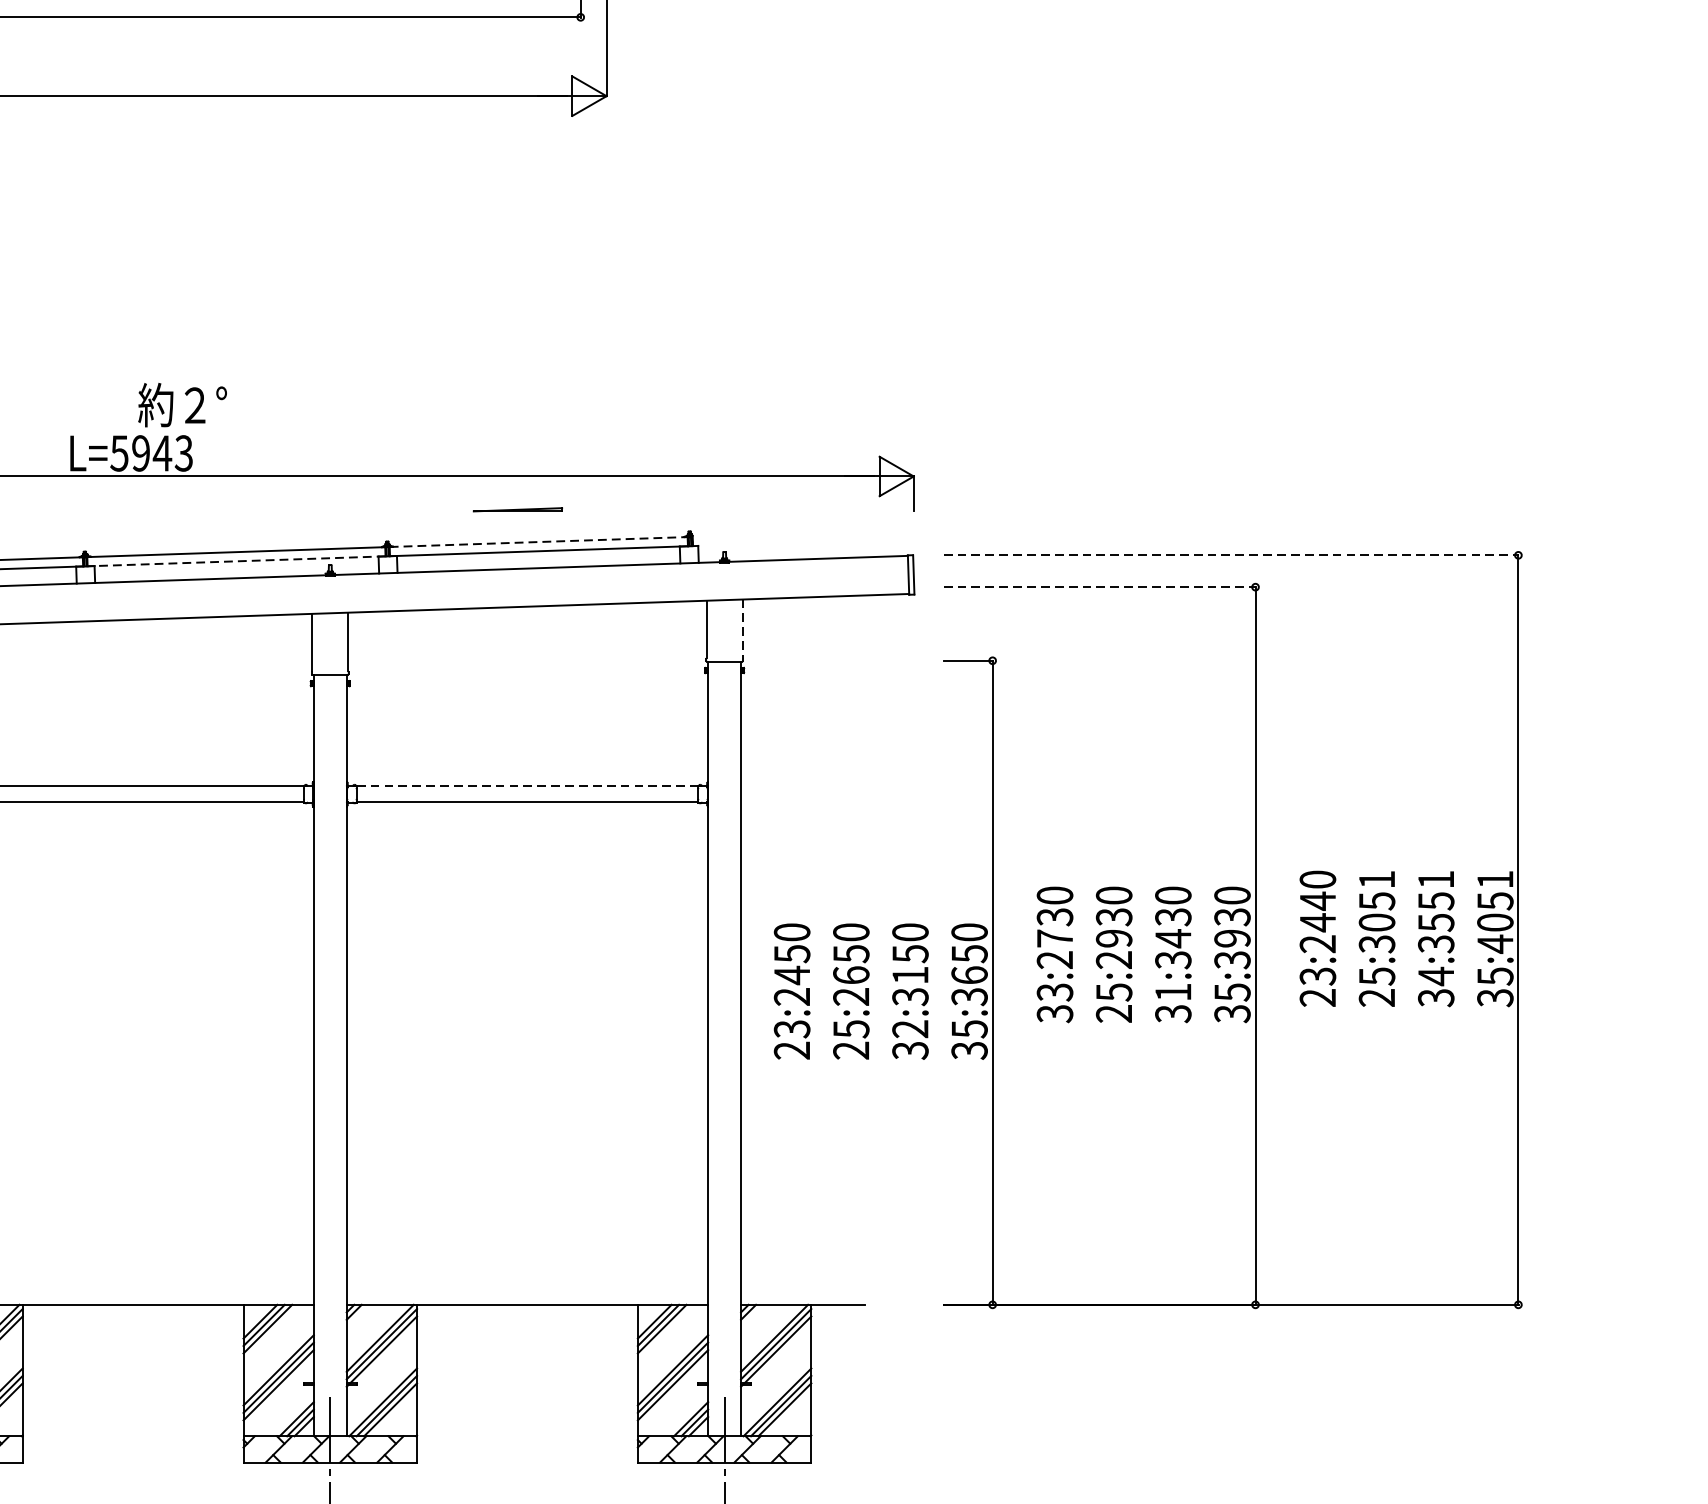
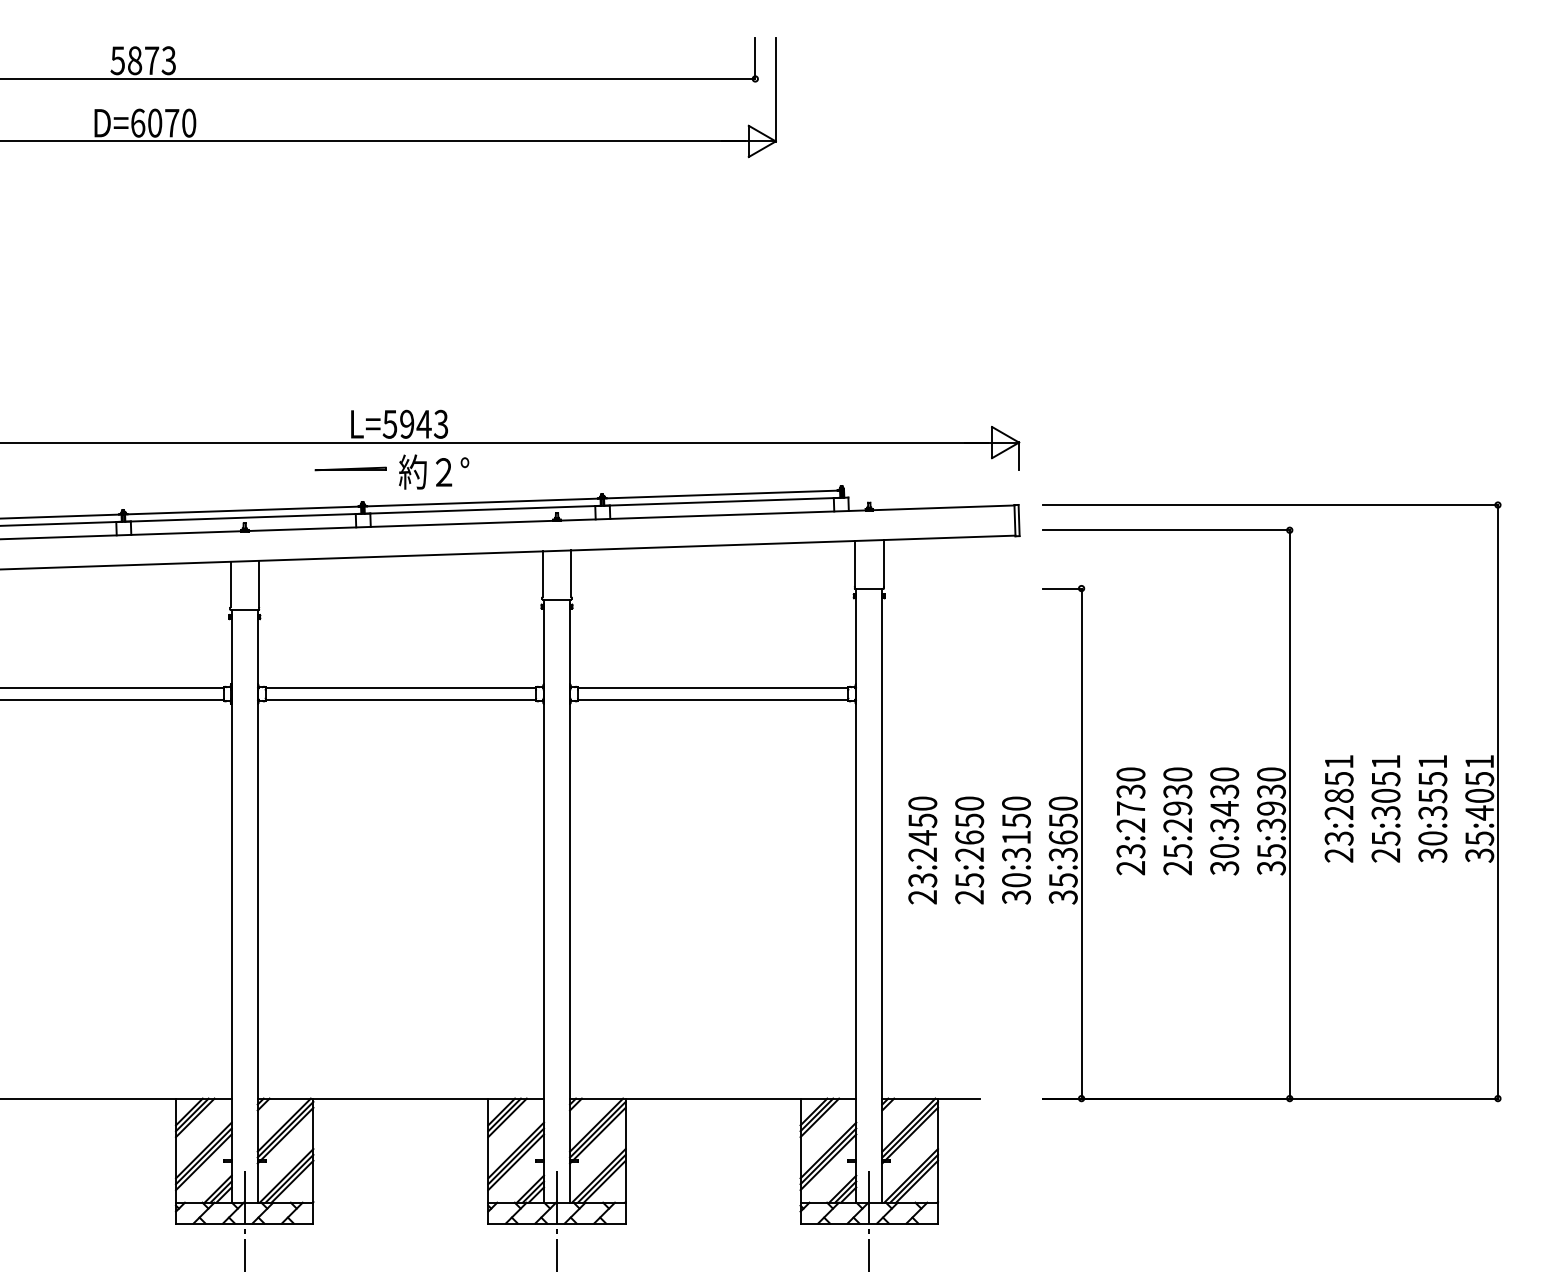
text: (183, 404) -> (434, 471), moved
line: (517, 509) -> (350, 468), moved
line: (539, 542) -> (722, 494), dashed -> solid
line: (1231, 555) -> (1270, 505), dashed -> solid
line: (236, 560) -> (482, 509), dashed -> solid
line: (1099, 587) -> (1166, 530), dashed -> solid
line: (742, 629) -> (883, 563), dashed -> solid
line: (527, 785) -> (713, 687), dashed -> solid
text: (1317, 900) -> (1338, 778), 23:2440 -> 23:2851
text: (1435, 976) -> (1432, 838), 34:3551 -> 30:3551
text: (1173, 991) -> (1224, 850), 31:3430 -> 30:3430
text: (1055, 1014) -> (1131, 868), 33:2730 -> 23:2730
text: (910, 1029) -> (1016, 880), 32:3150 -> 30:3150

